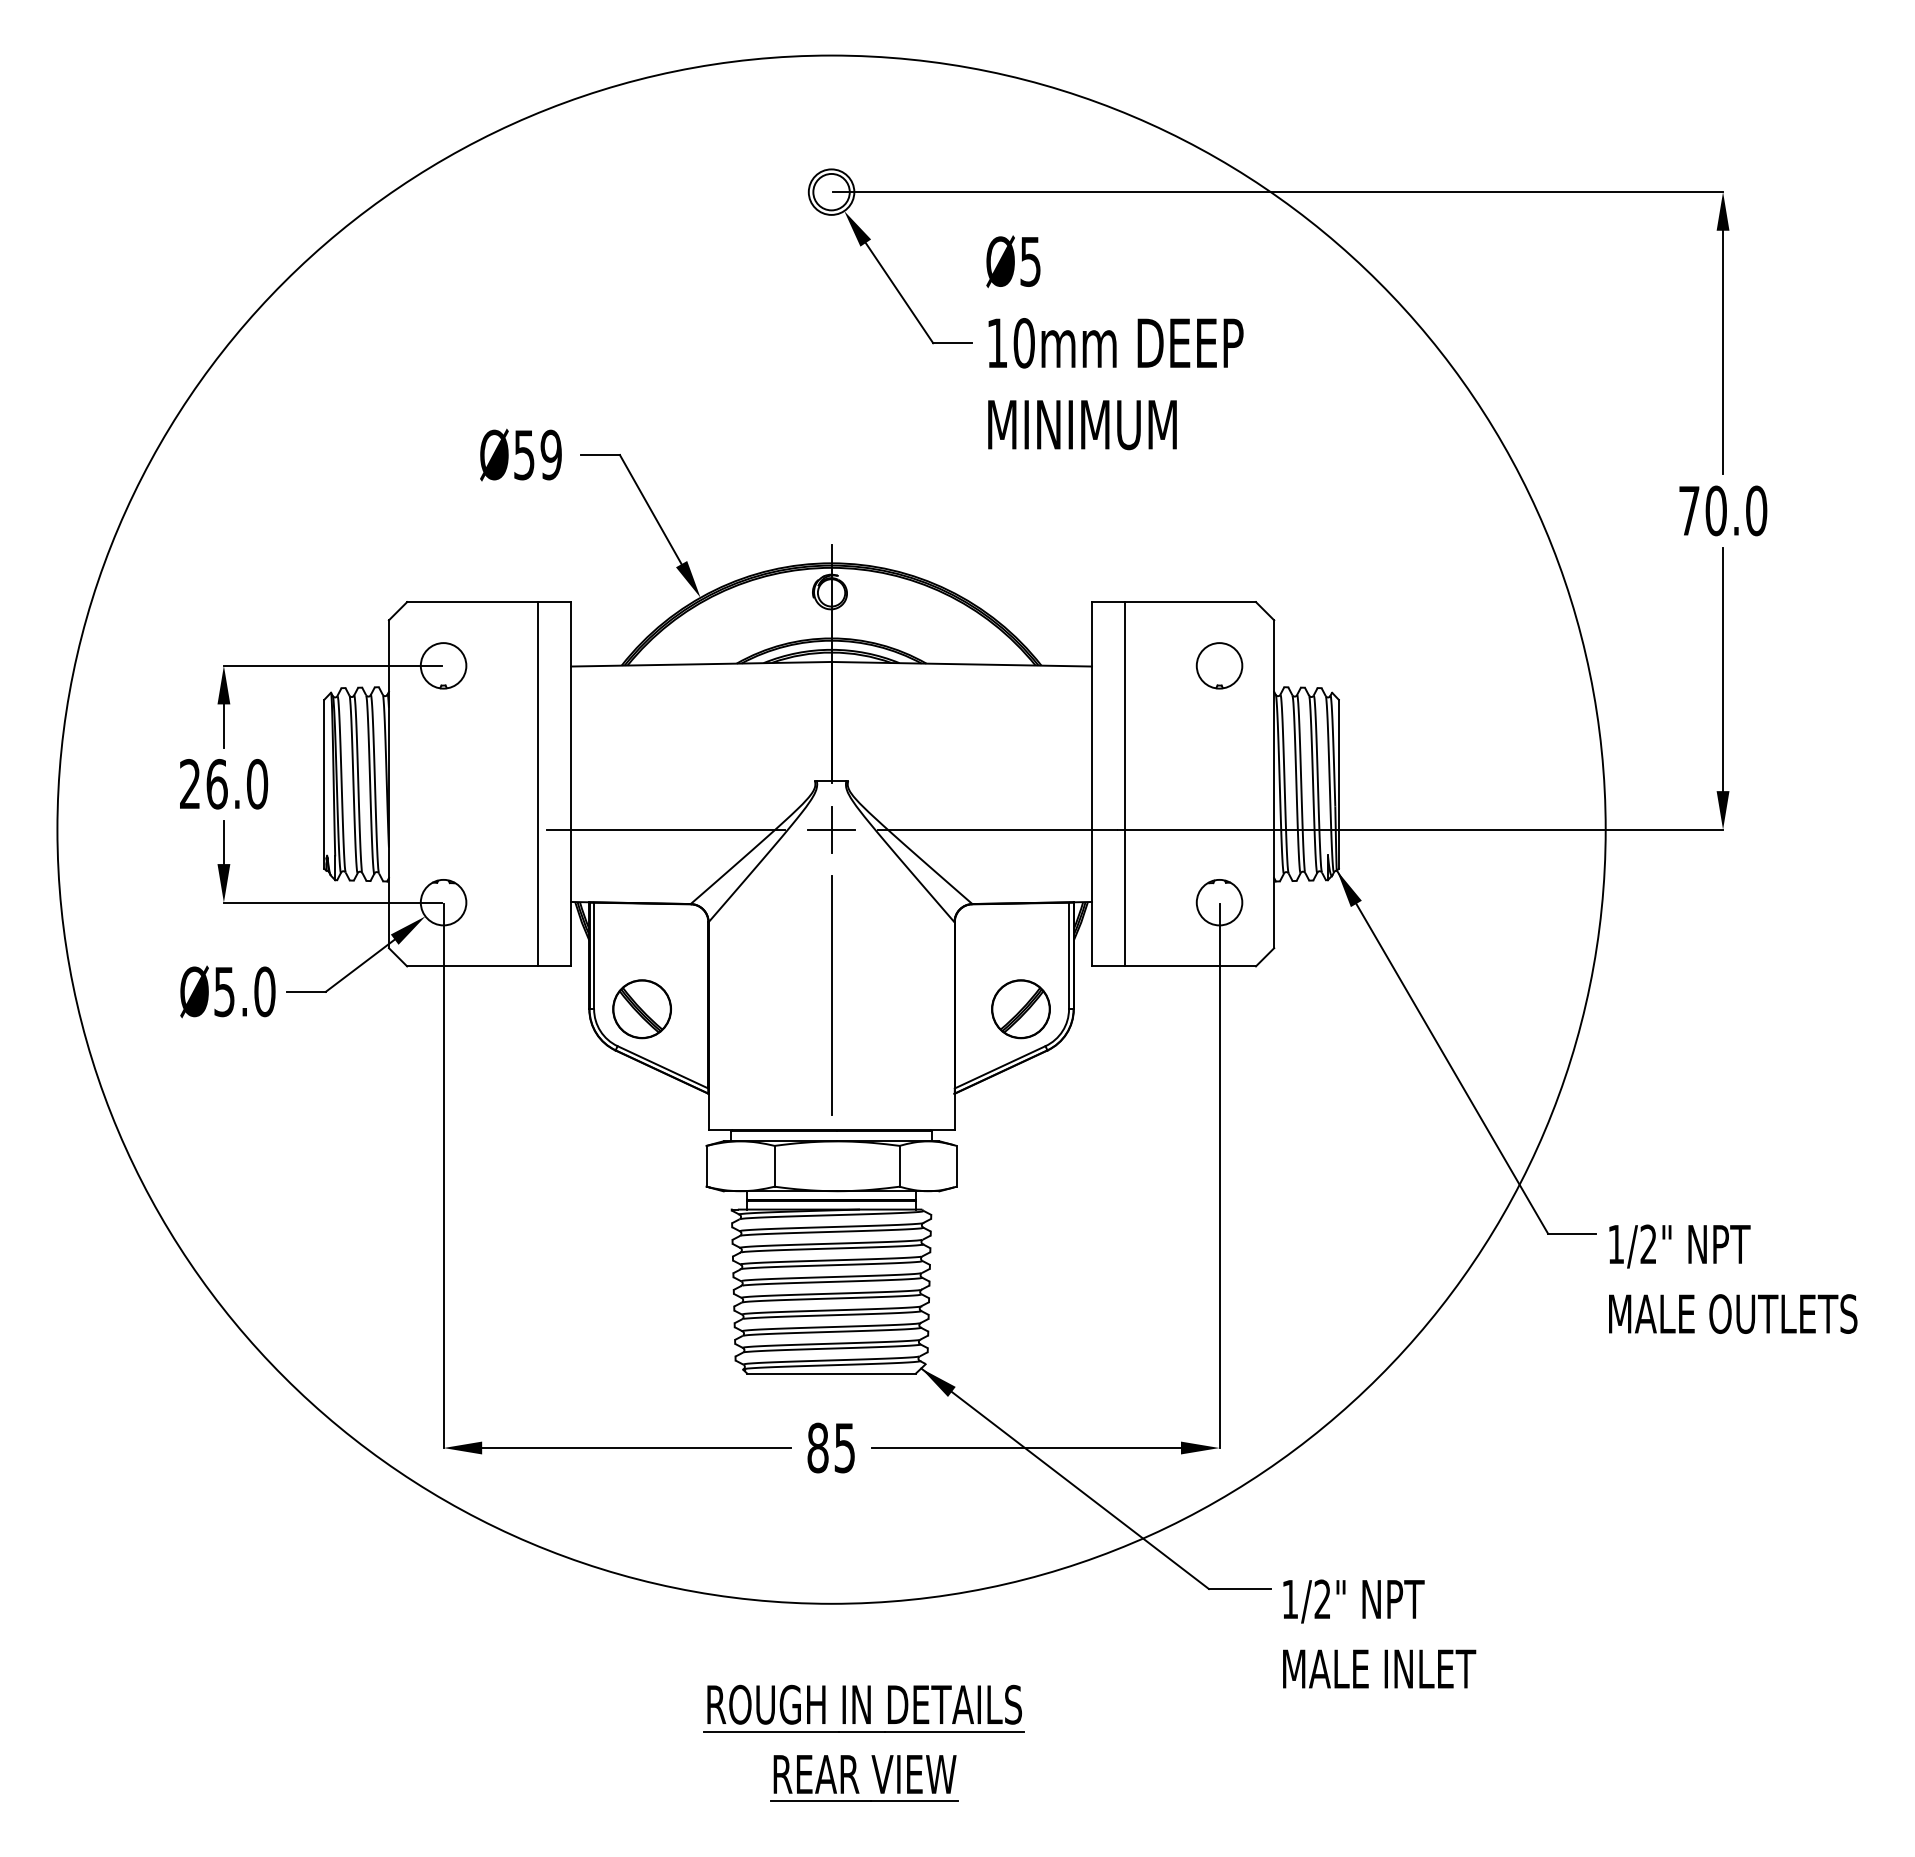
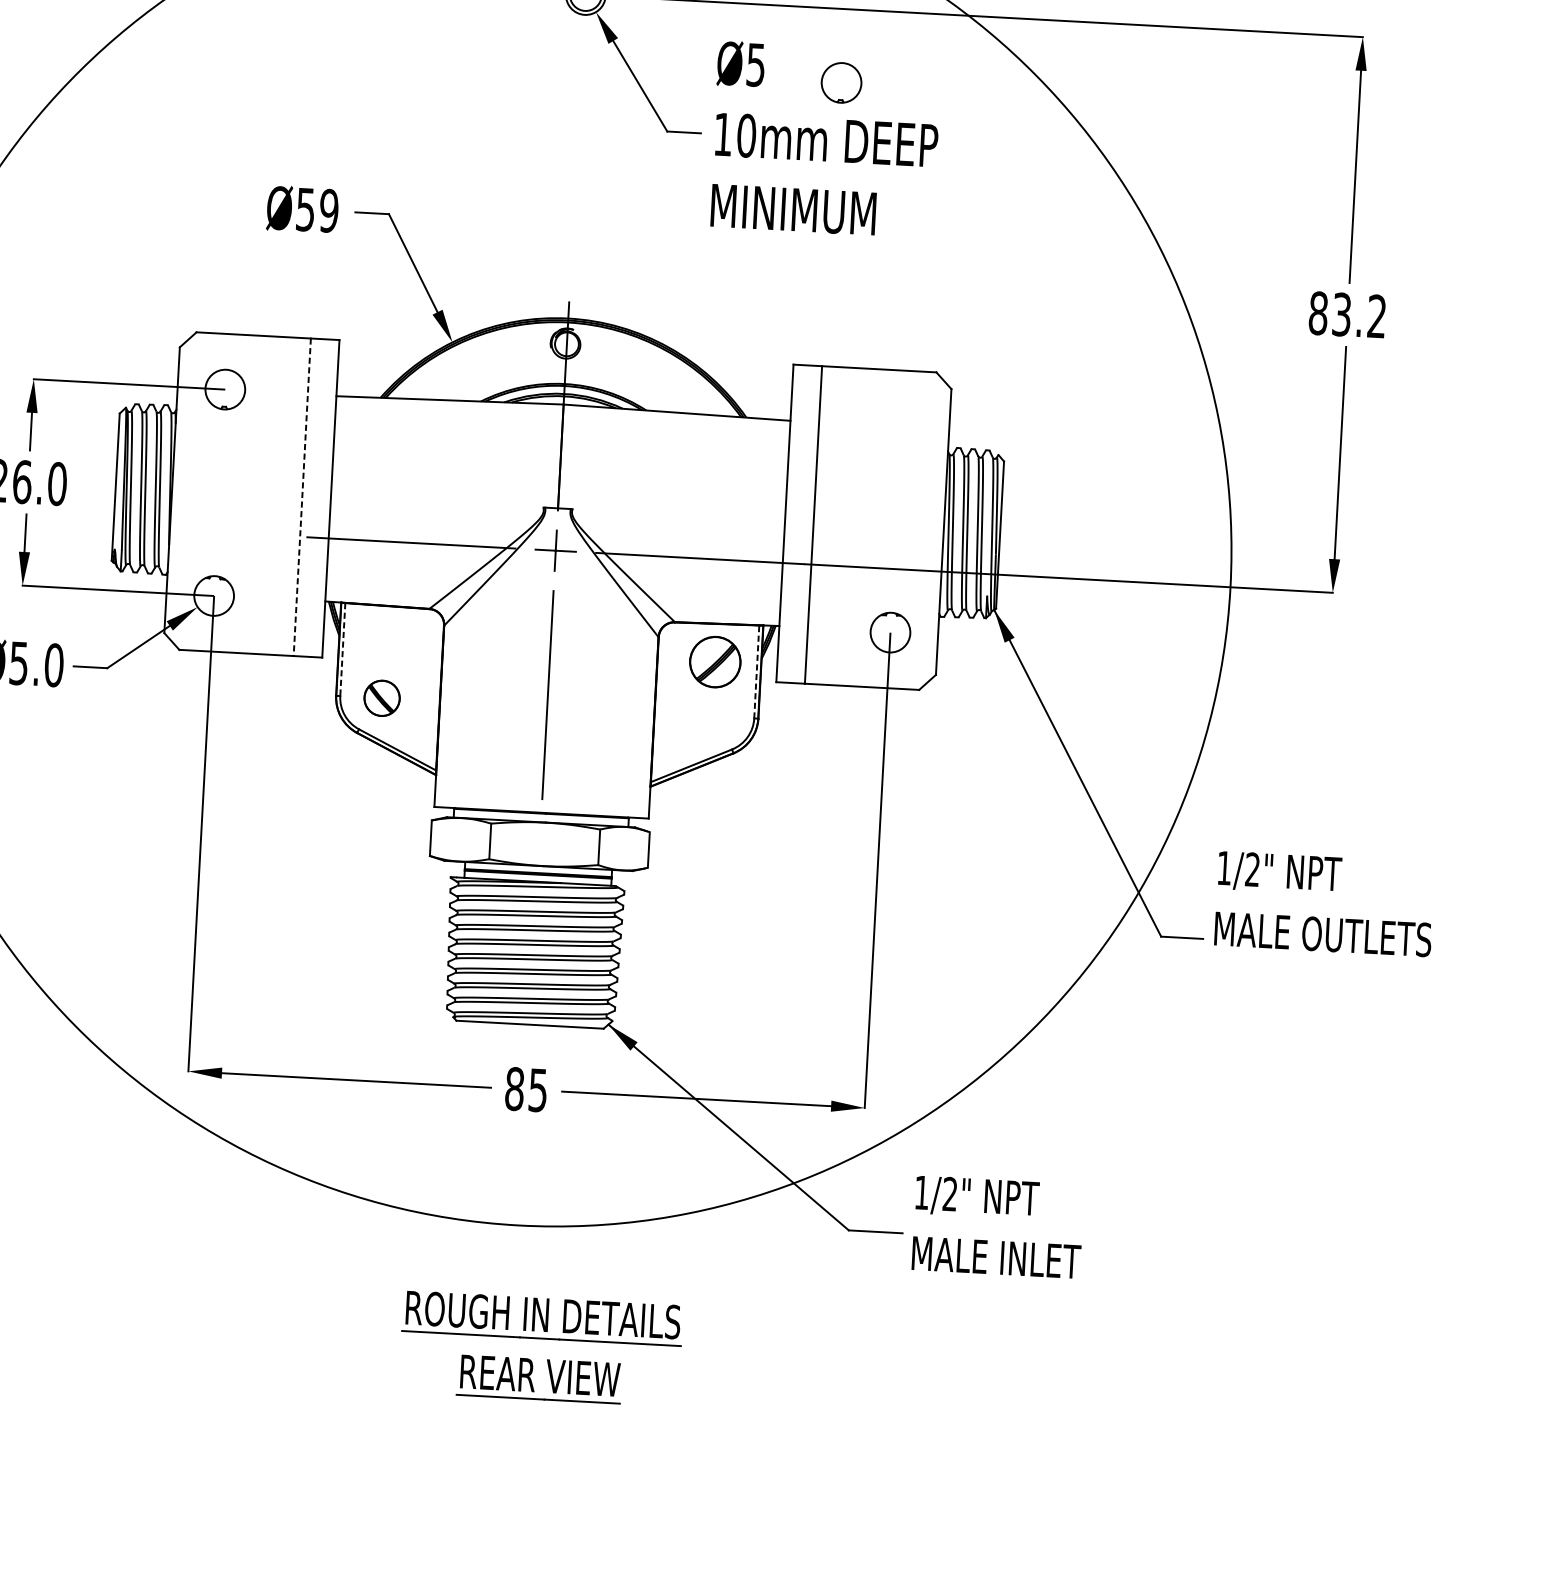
text: (1722, 510) -> (1347, 314), 70.0 -> 83.2
part: (1219, 665) -> (841, 82), moved
line: (538, 784) -> (302, 497), solid -> dashed
line: (1069, 955) -> (757, 671), solid -> dashed
line: (594, 956) -> (343, 650), solid -> dashed
part: (641, 1009) -> (381, 698), size x0.7
part: (1020, 1009) -> (714, 662), moved
text: (1733, 1278) -> (1325, 903), moved
text: (1379, 1633) -> (998, 1226), moved

